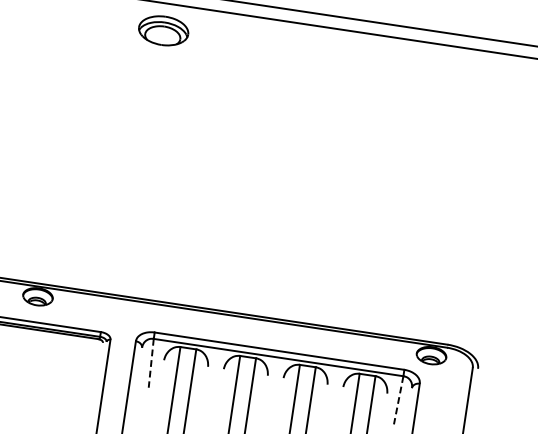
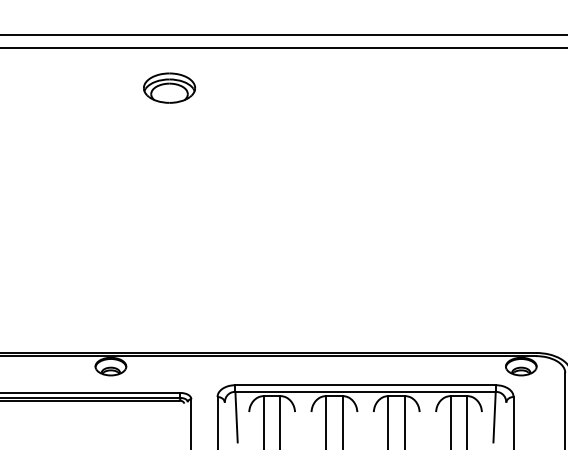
part: (163, 30) -> (169, 87), moved
line: (151, 363) -> (236, 417), dashed -> solid
line: (398, 400) -> (494, 417), dashed -> solid

